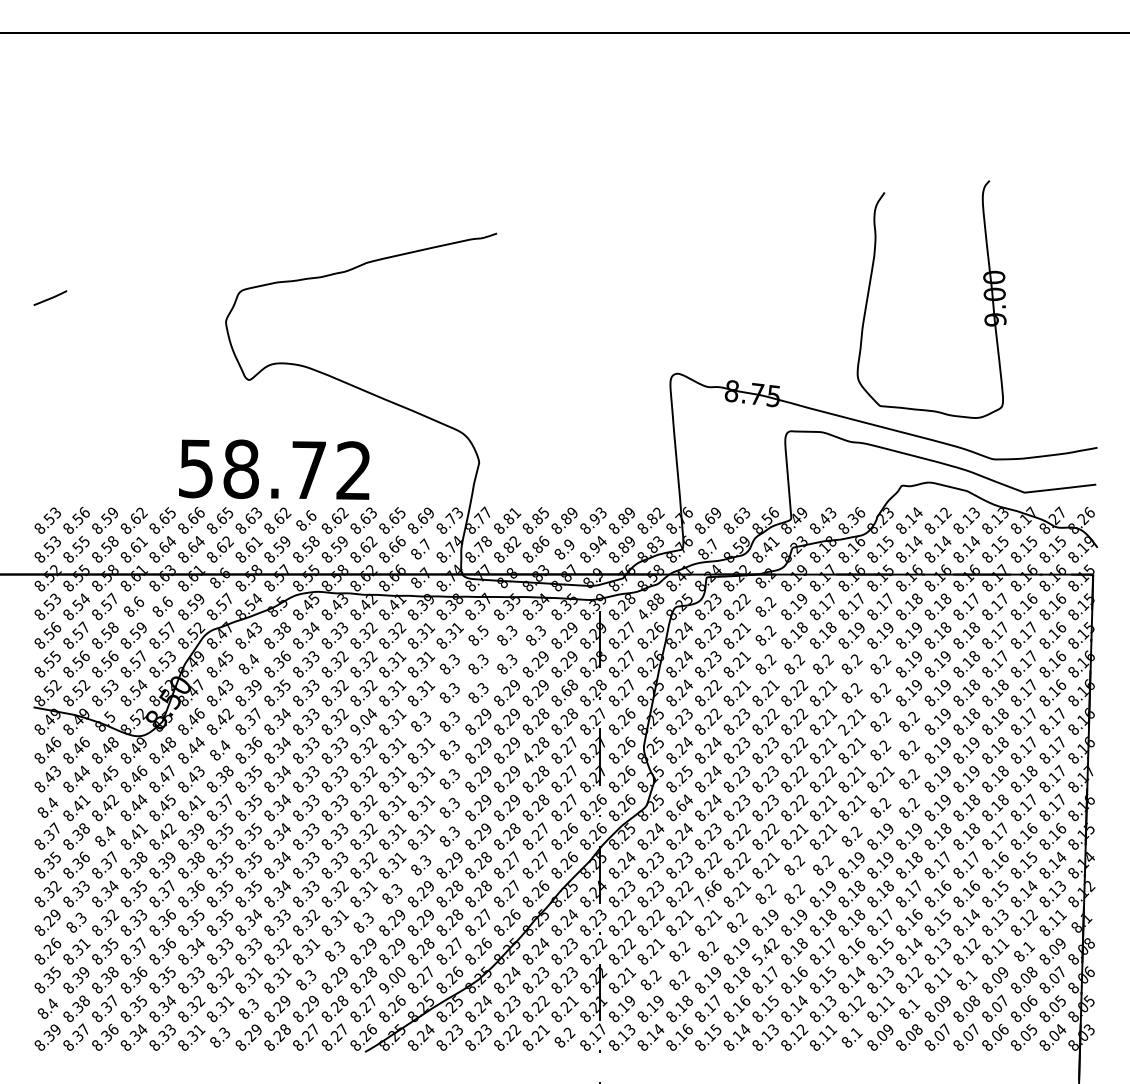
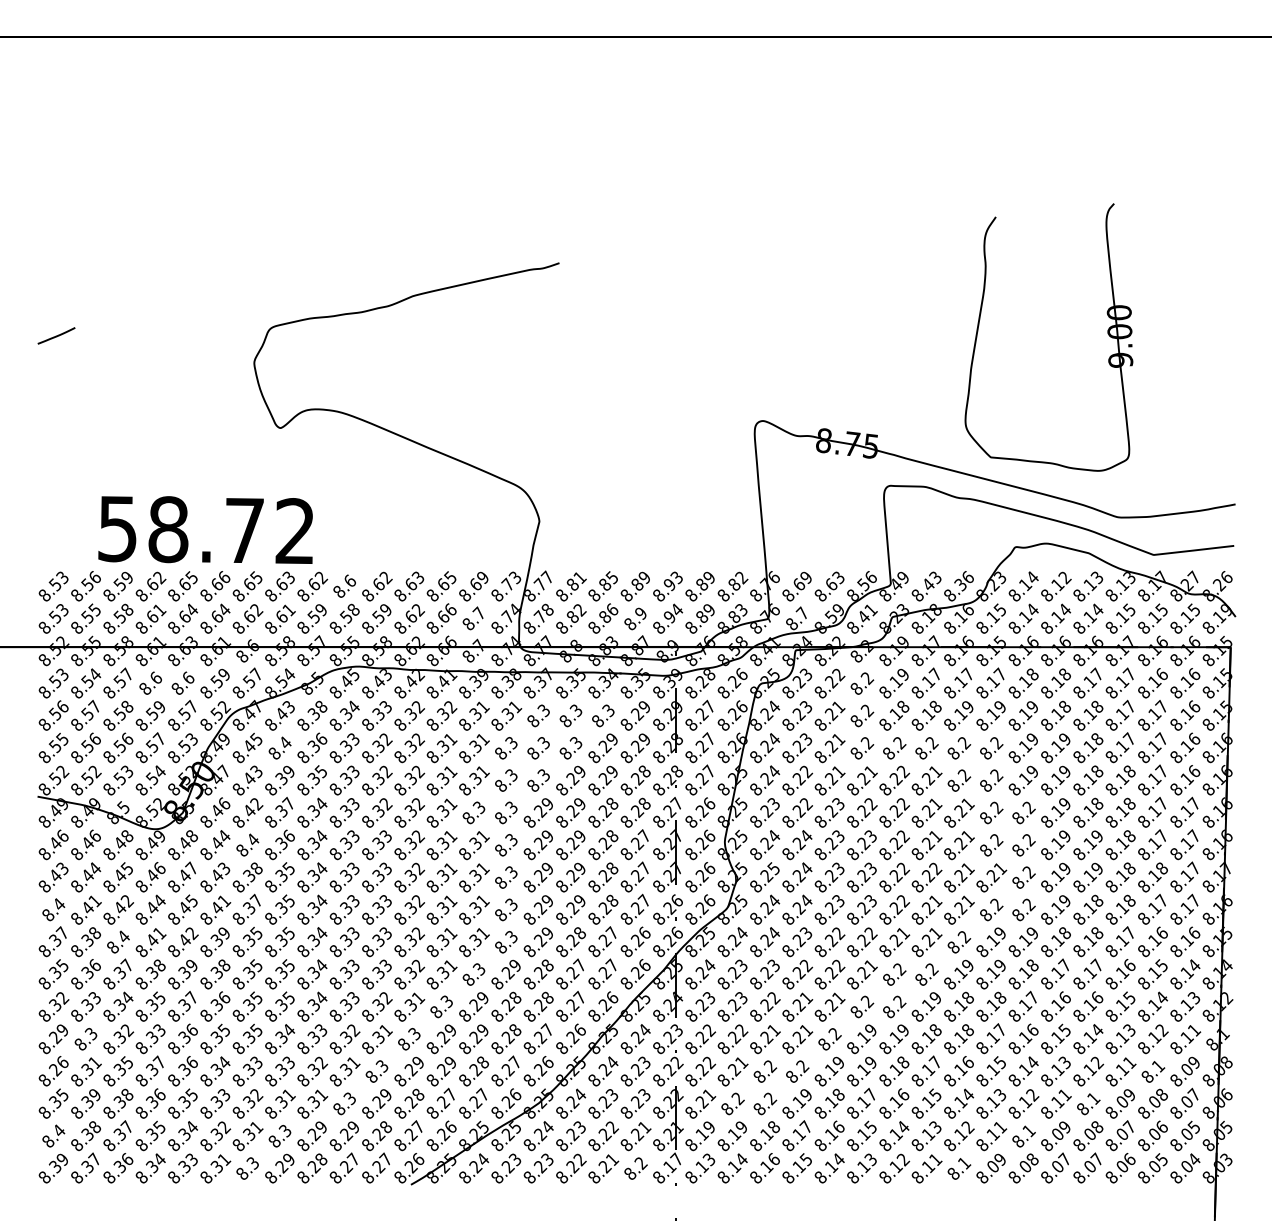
text: (274, 469) -> (205, 529), moved
text: (649, 606) -> (731, 683), 4.88 -> 8.26
text: (482, 629) -> (543, 708), 8.5 -> 8.3
text: (566, 691) -> (637, 778), 8.68 -> 8.28
text: (364, 721) -> (410, 812), 9.04 -> 8.32
text: (843, 729) -> (949, 821), 2.21 -> 8.21
text: (528, 758) -> (594, 854), 4.28 -> 8.28
text: (680, 806) -> (766, 908), 8.64 -> 8.24
text: (708, 893) -> (797, 1006), 7.66 -> 8.21
text: (765, 952) -> (861, 1072), 5.42 -> 8.19
text: (392, 979) -> (441, 1103), 9.00 -> 8.27

